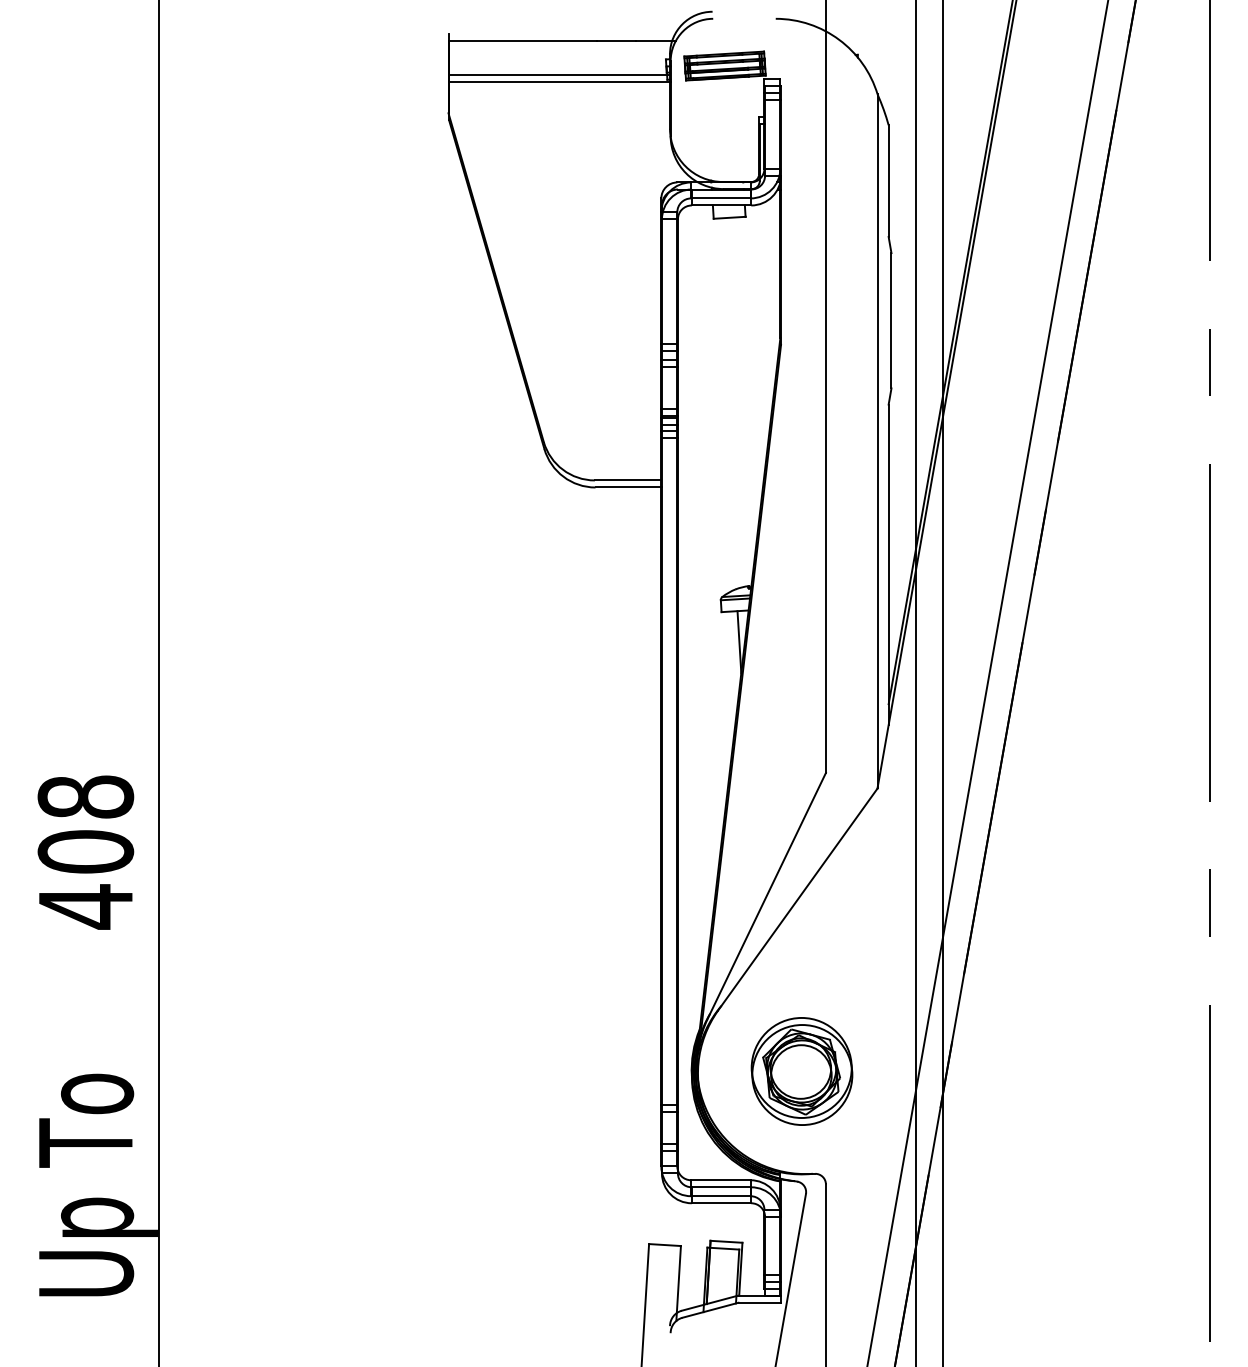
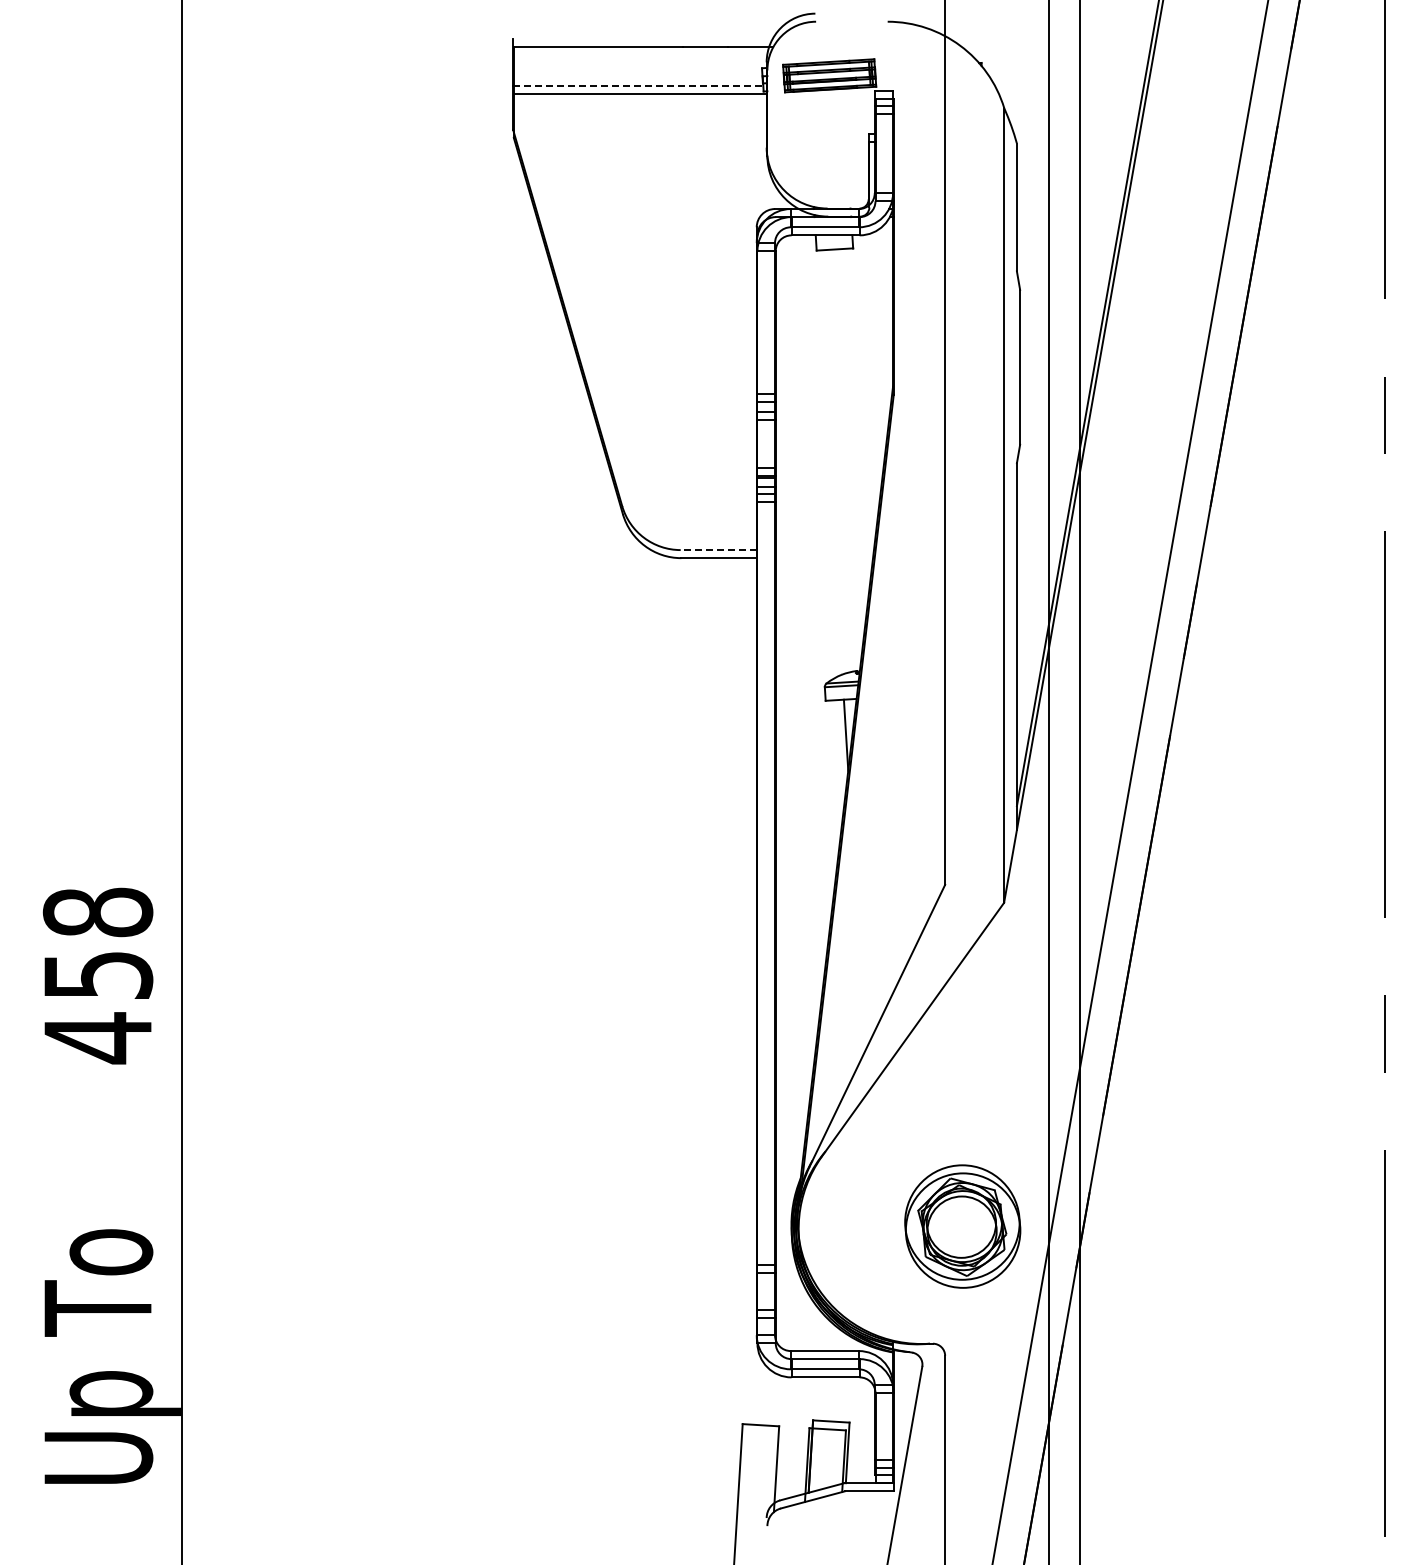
line: (558, 75) -> (639, 86), solid -> dashed
line: (627, 480) -> (718, 550), solid -> dashed
text: (85, 851) -> (97, 974), 408 -> 458
part: (801, 1071) -> (962, 1226), moved

